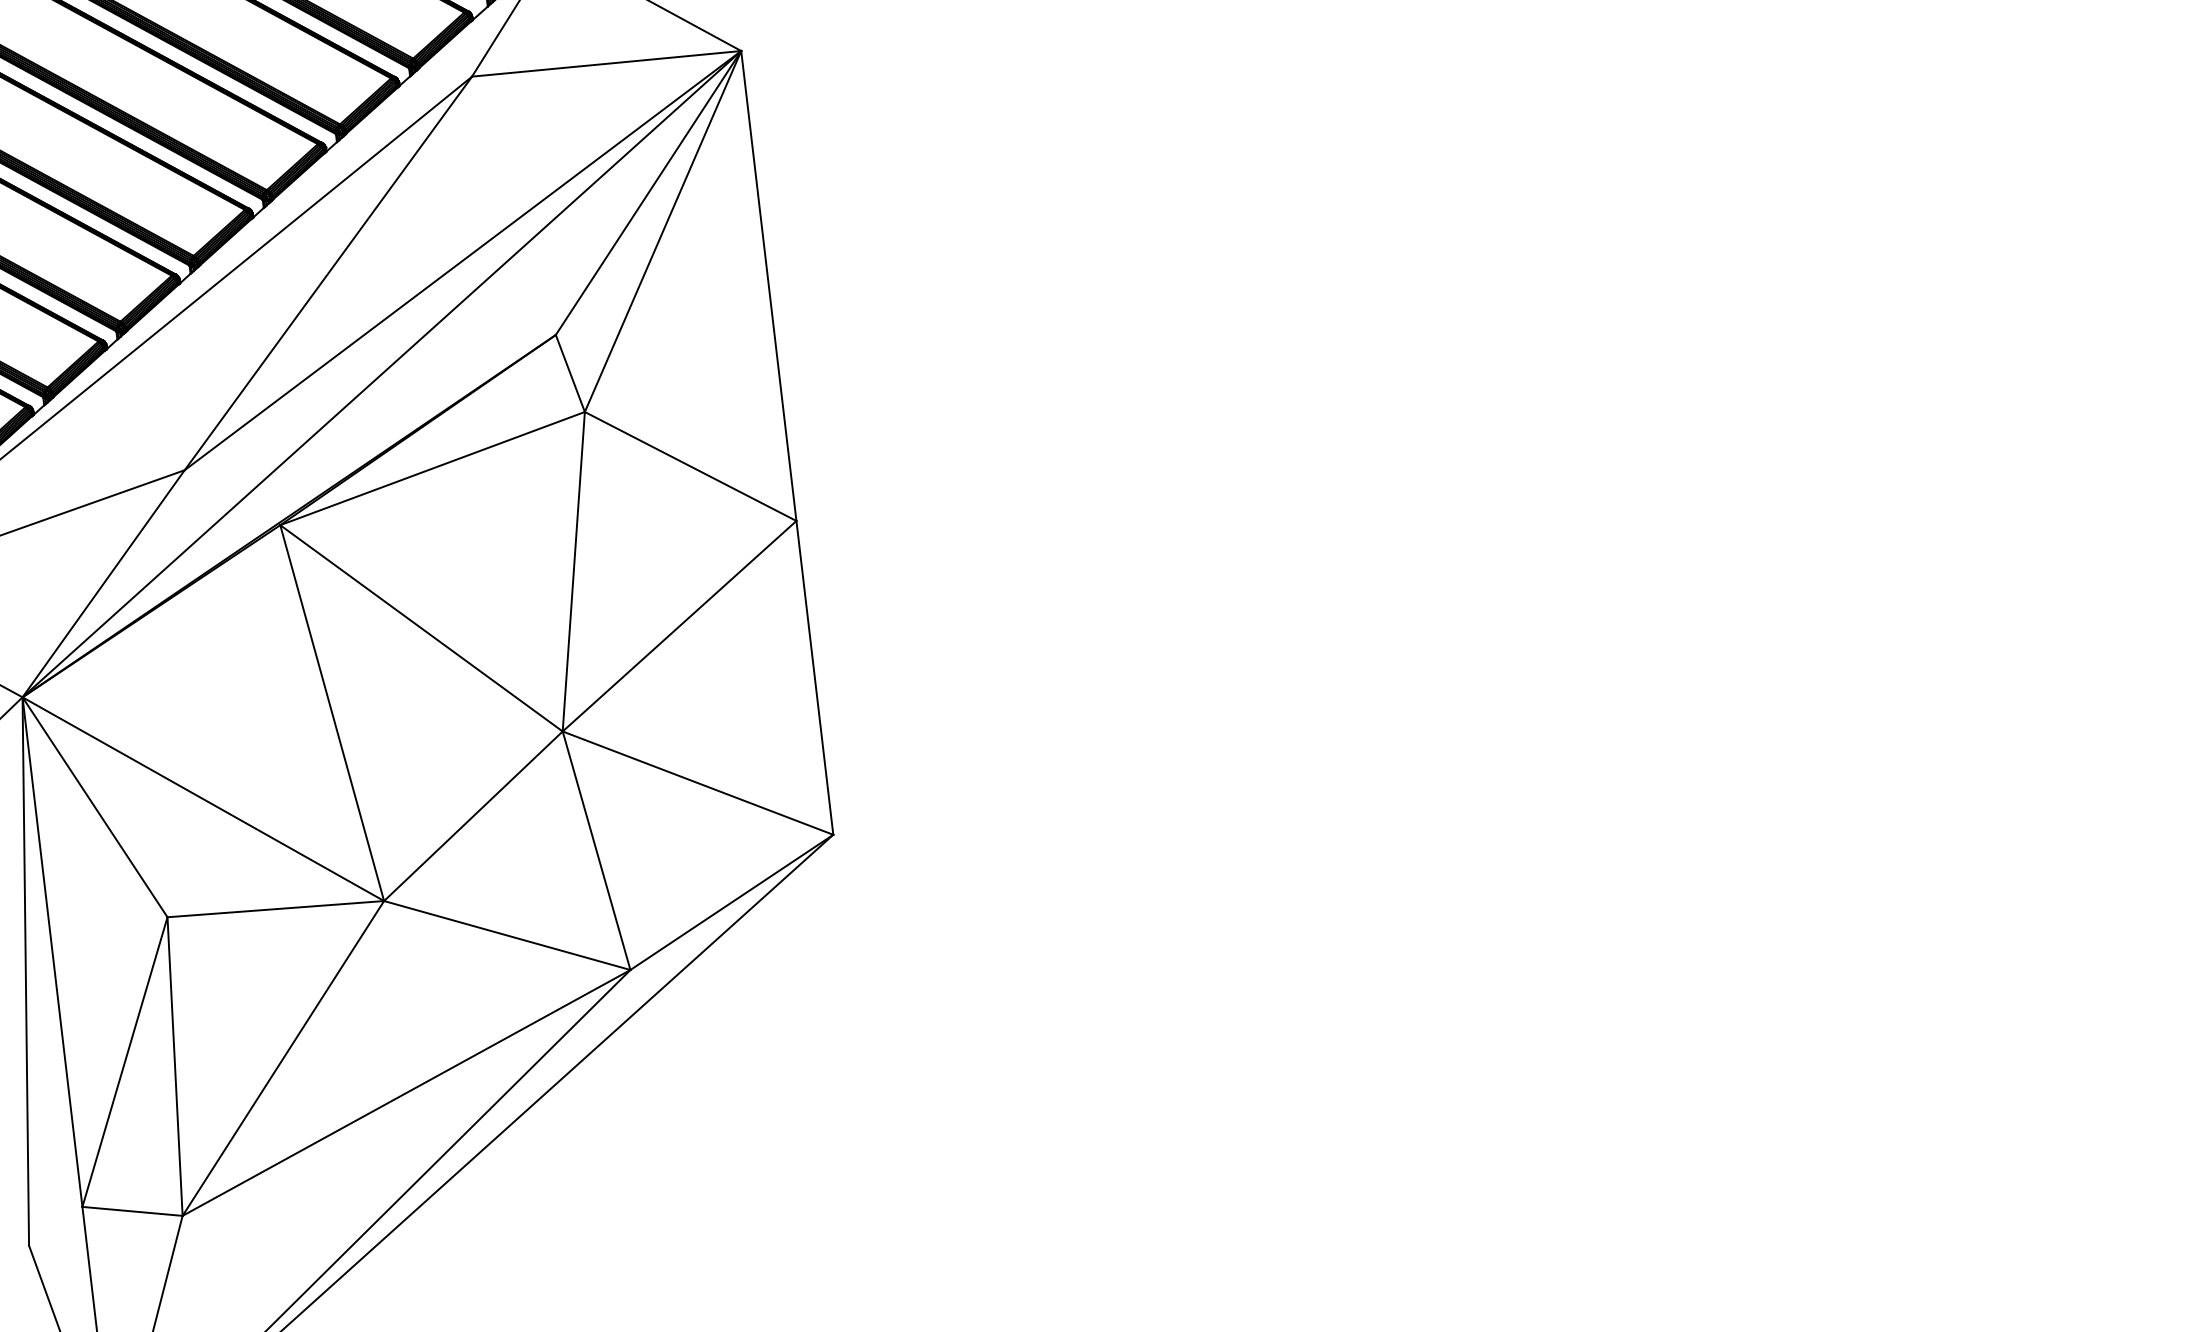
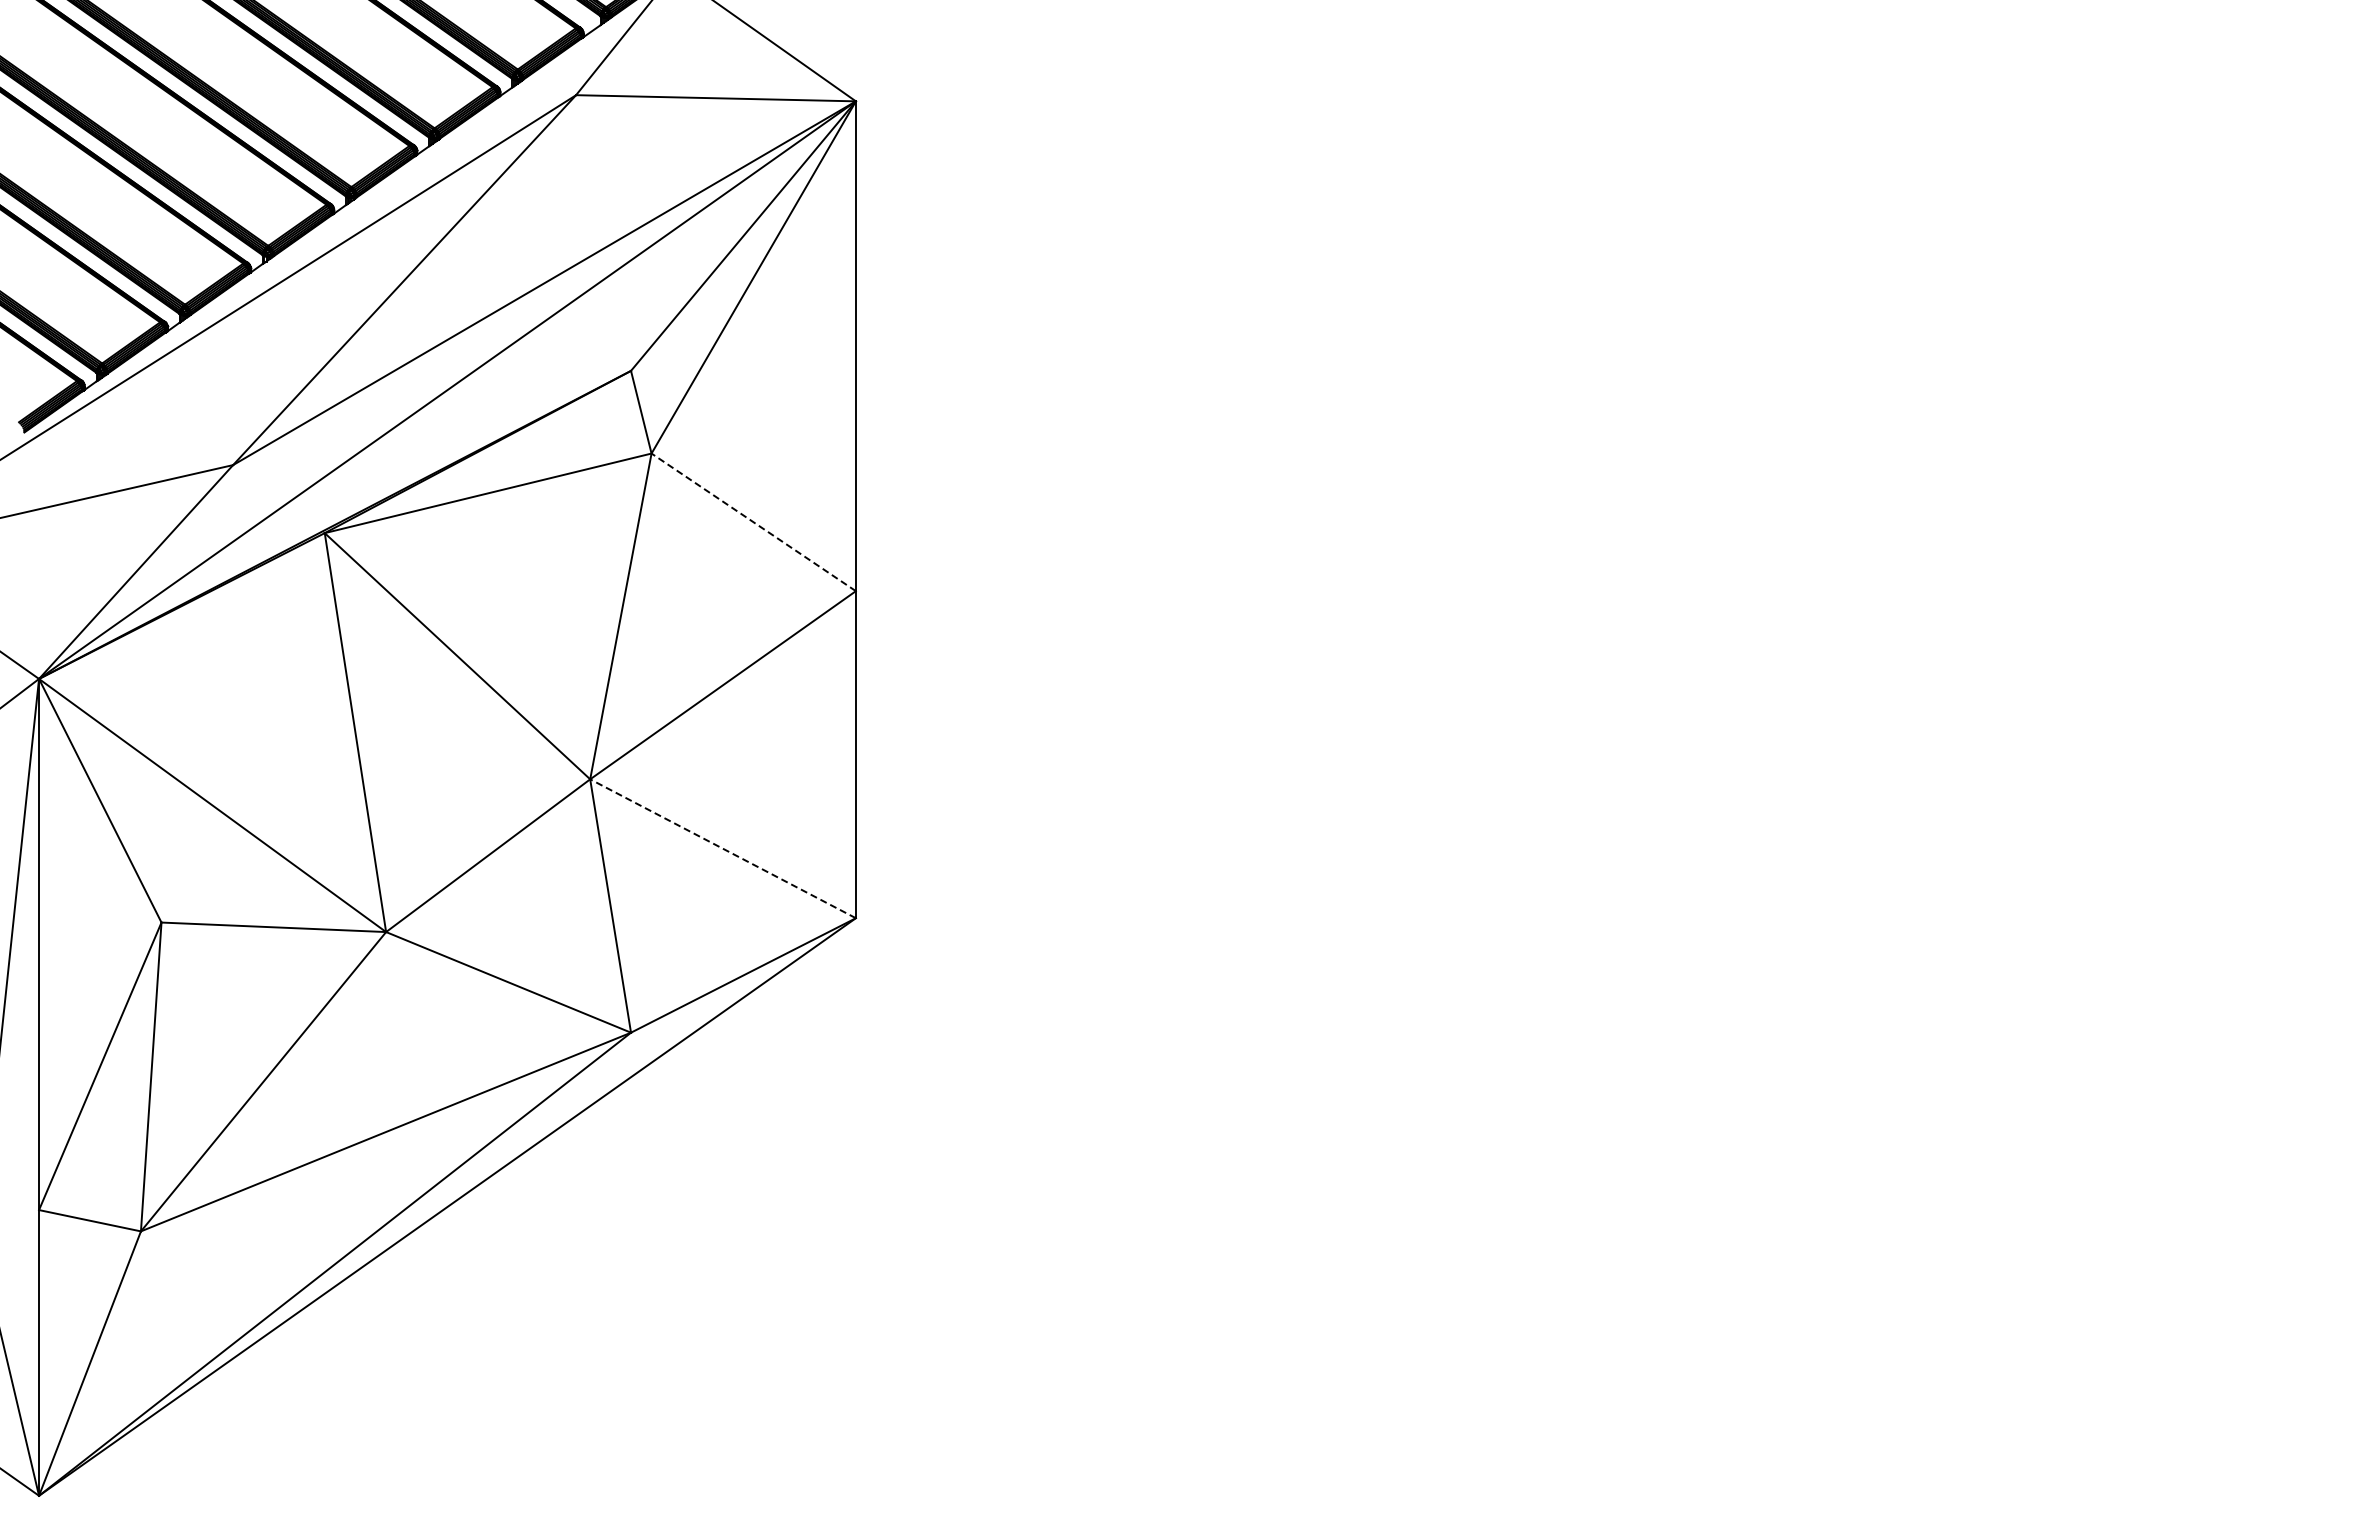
line: (690, 466) -> (753, 522), solid -> dashed
line: (698, 782) -> (723, 848), solid -> dashed

